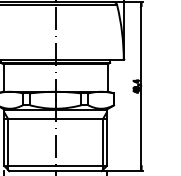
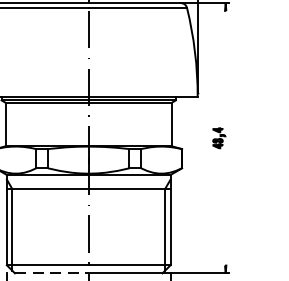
line: (141, 86) -> (225, 138), removed
line: (32, 171) -> (51, 273), solid -> dashed

